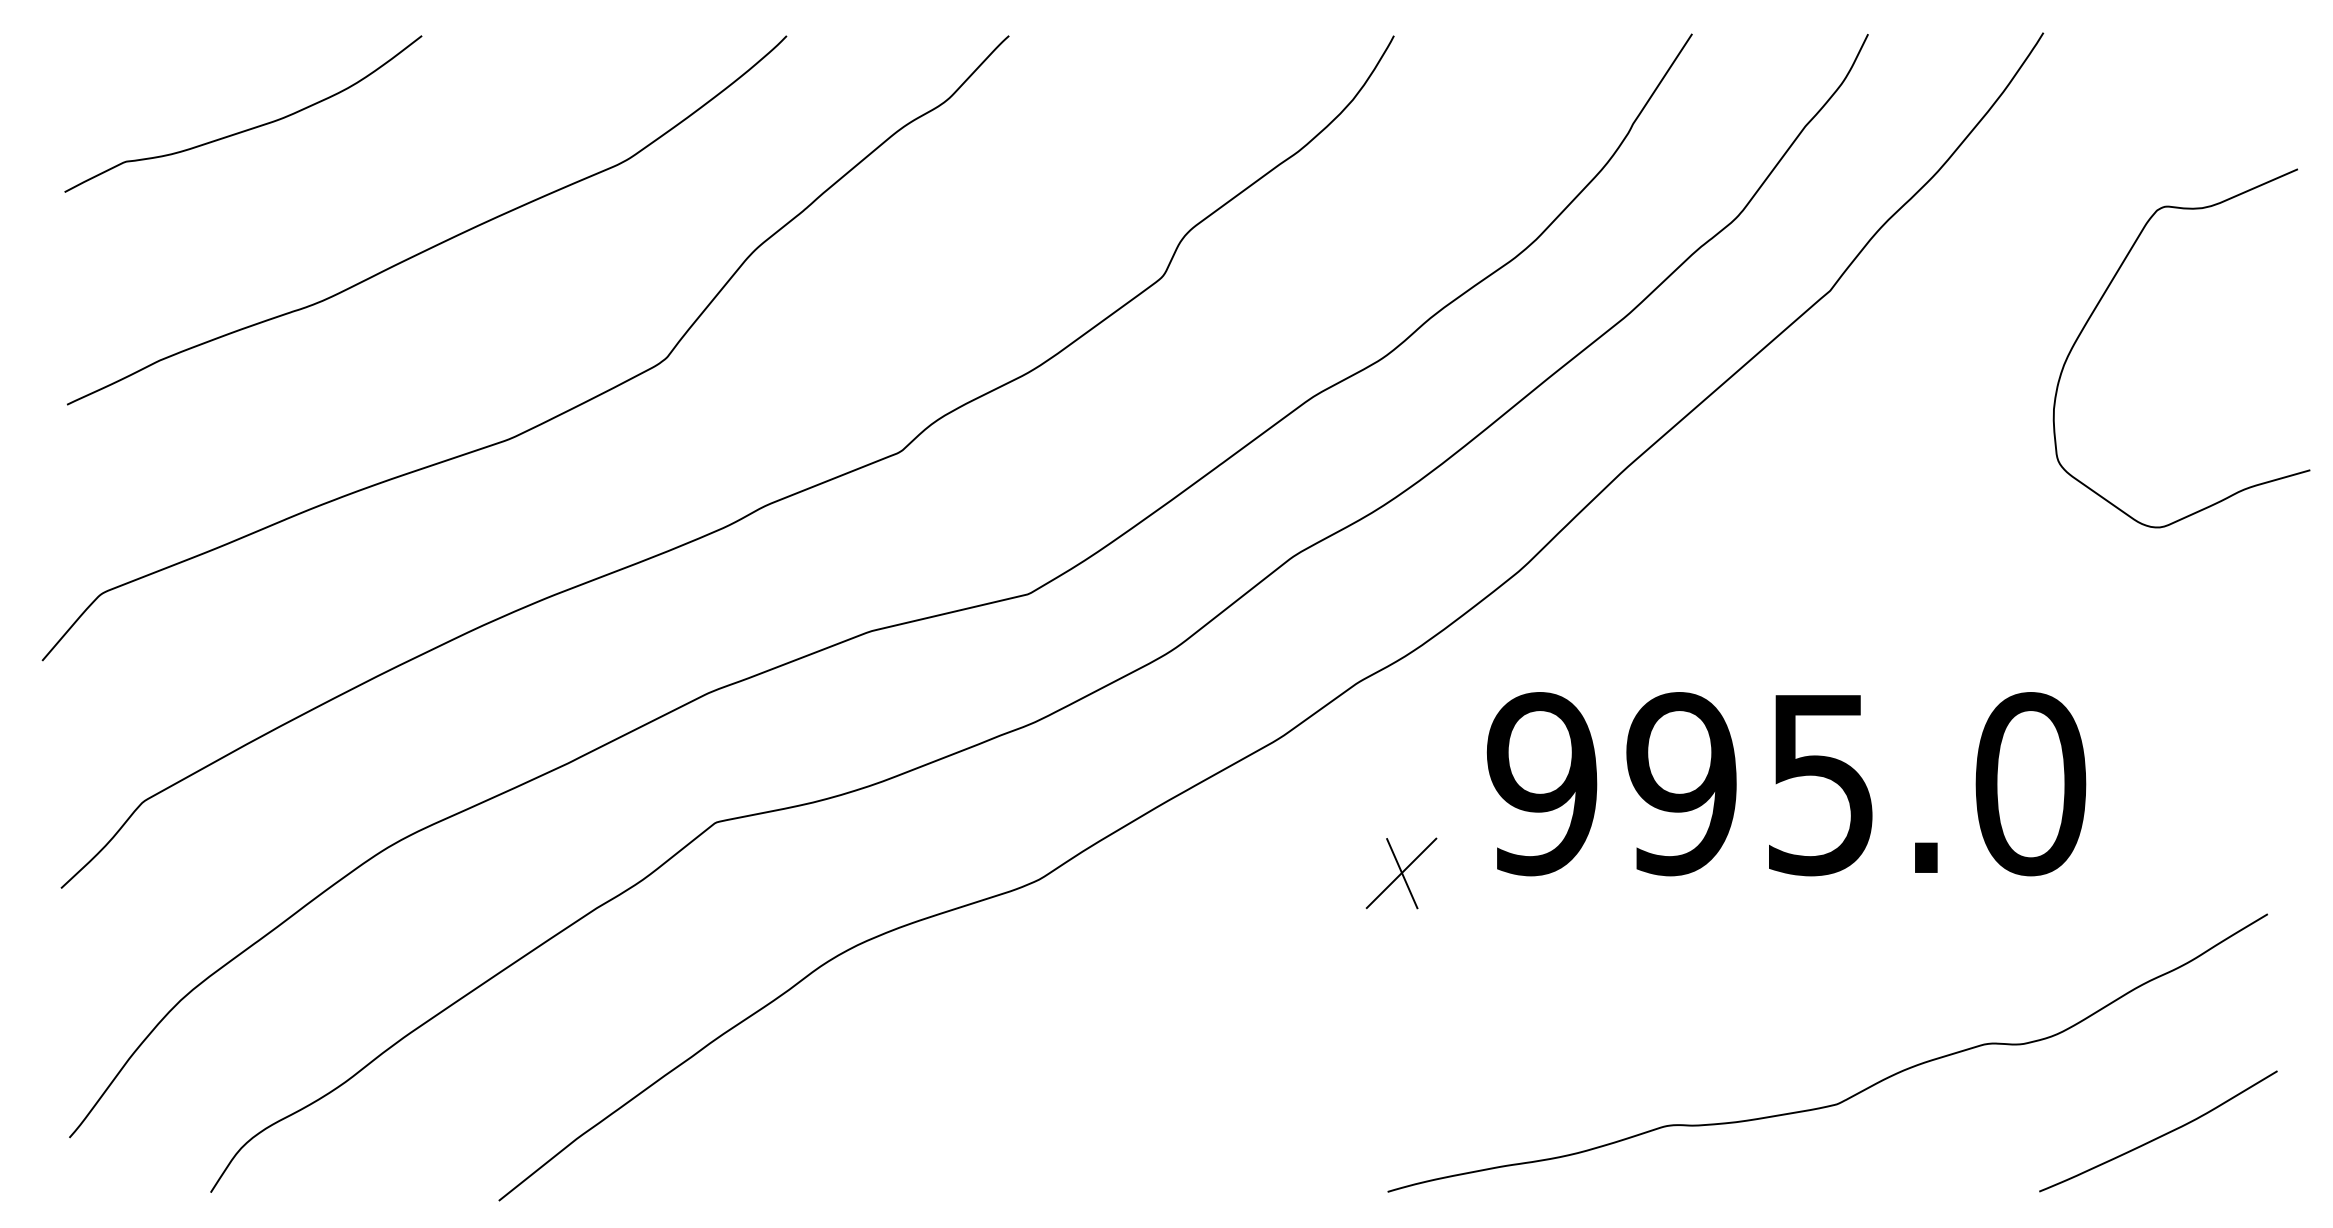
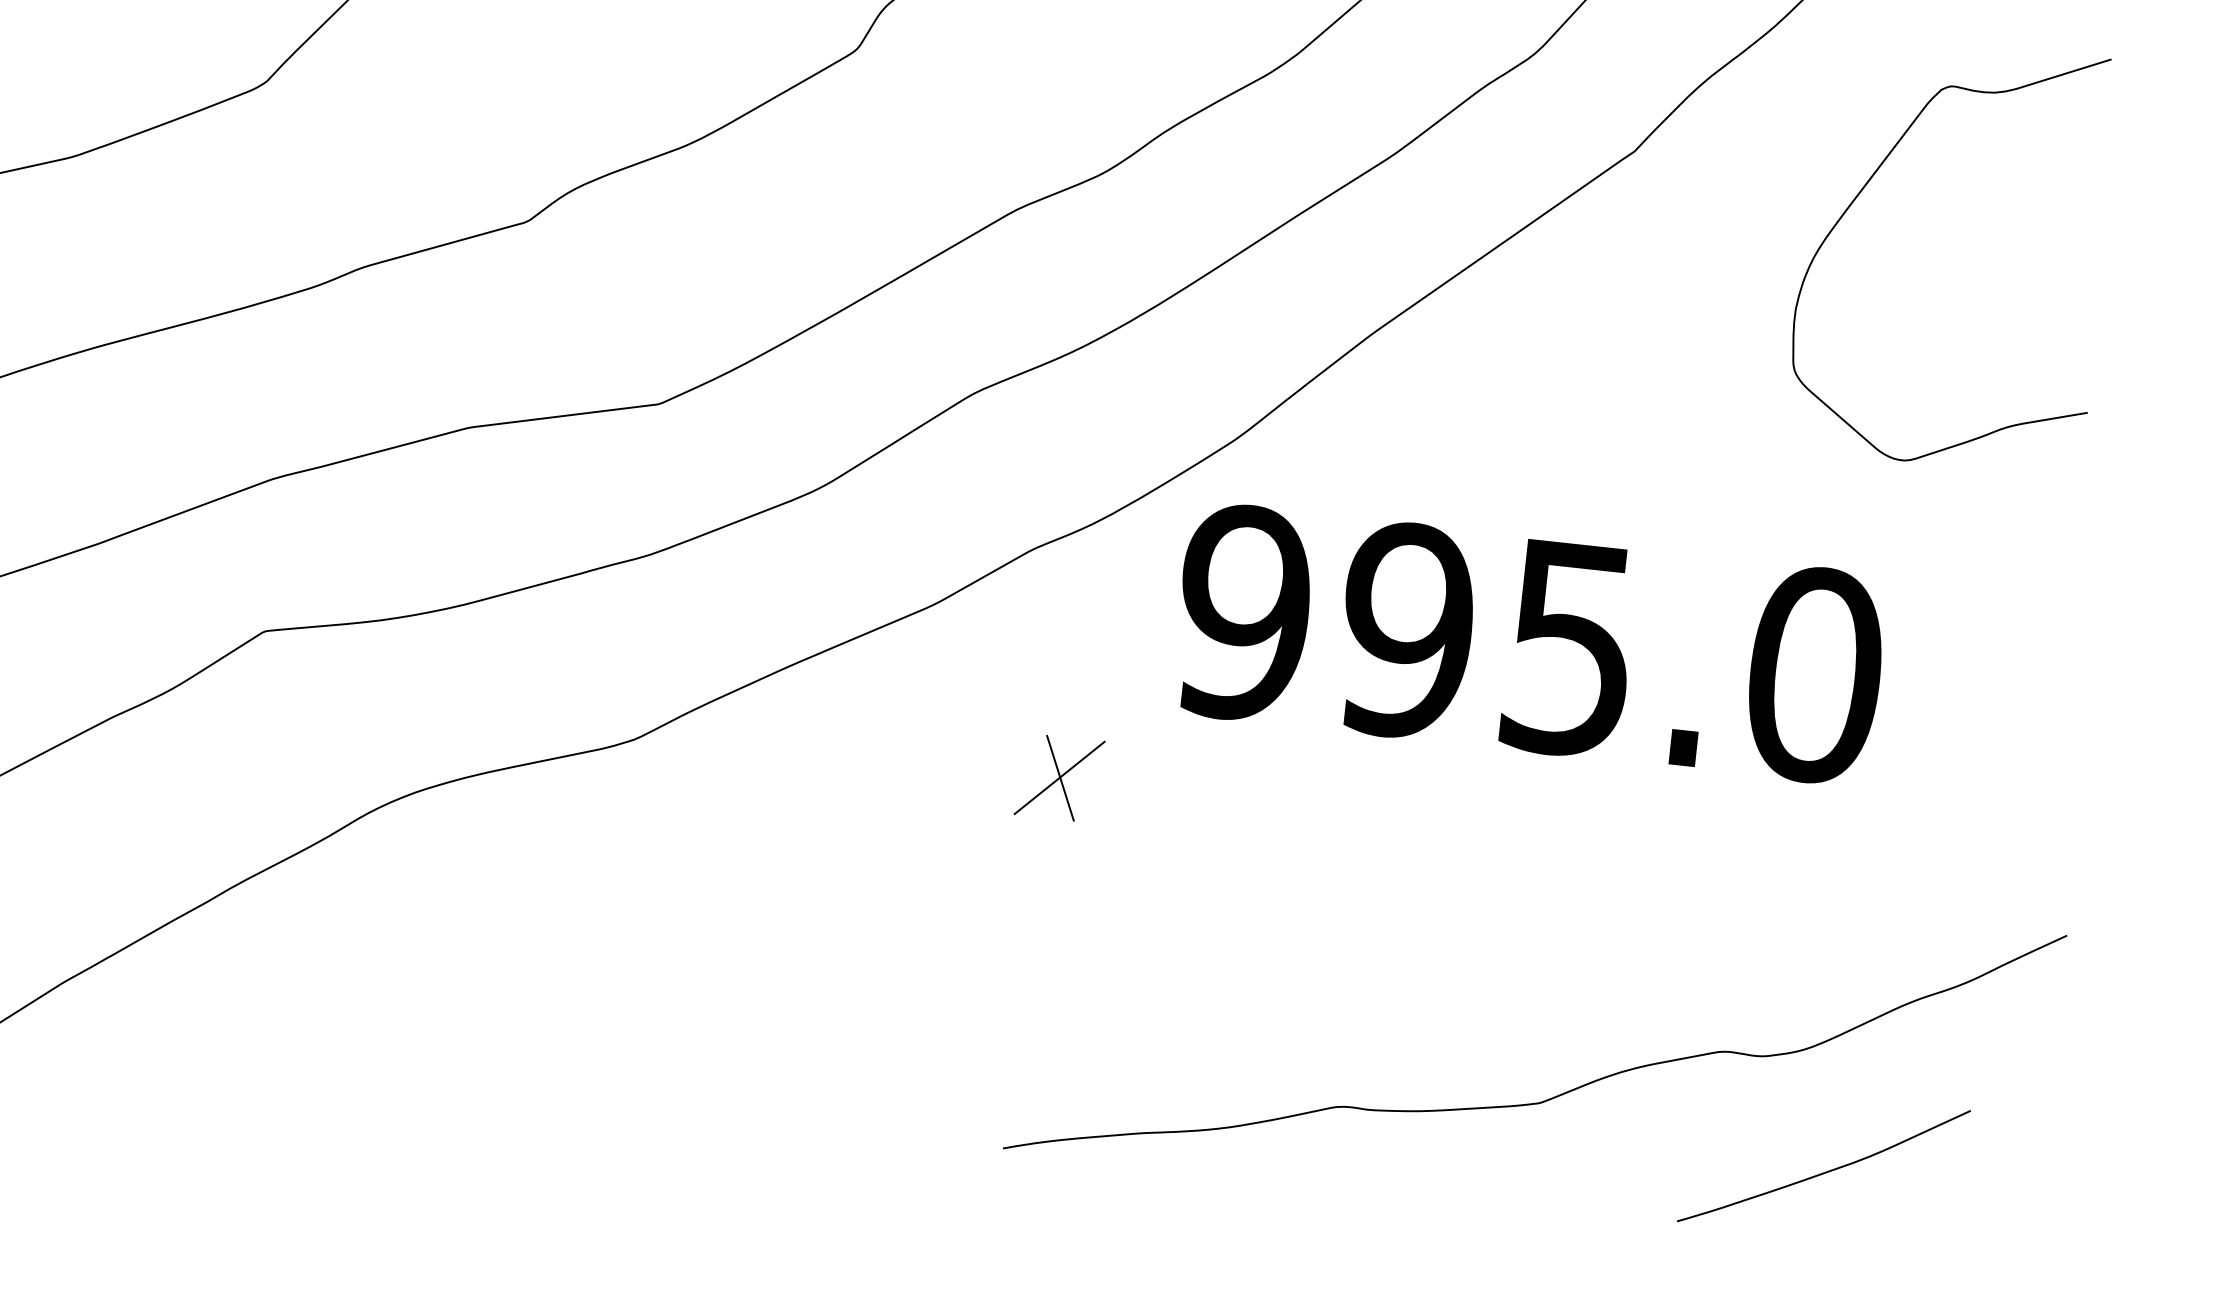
curve: (2101, 300) -> (1865, 187), moved
text: (1786, 784) -> (1529, 644), moved
curve: (2160, 1135) -> (1825, 1171), moved

